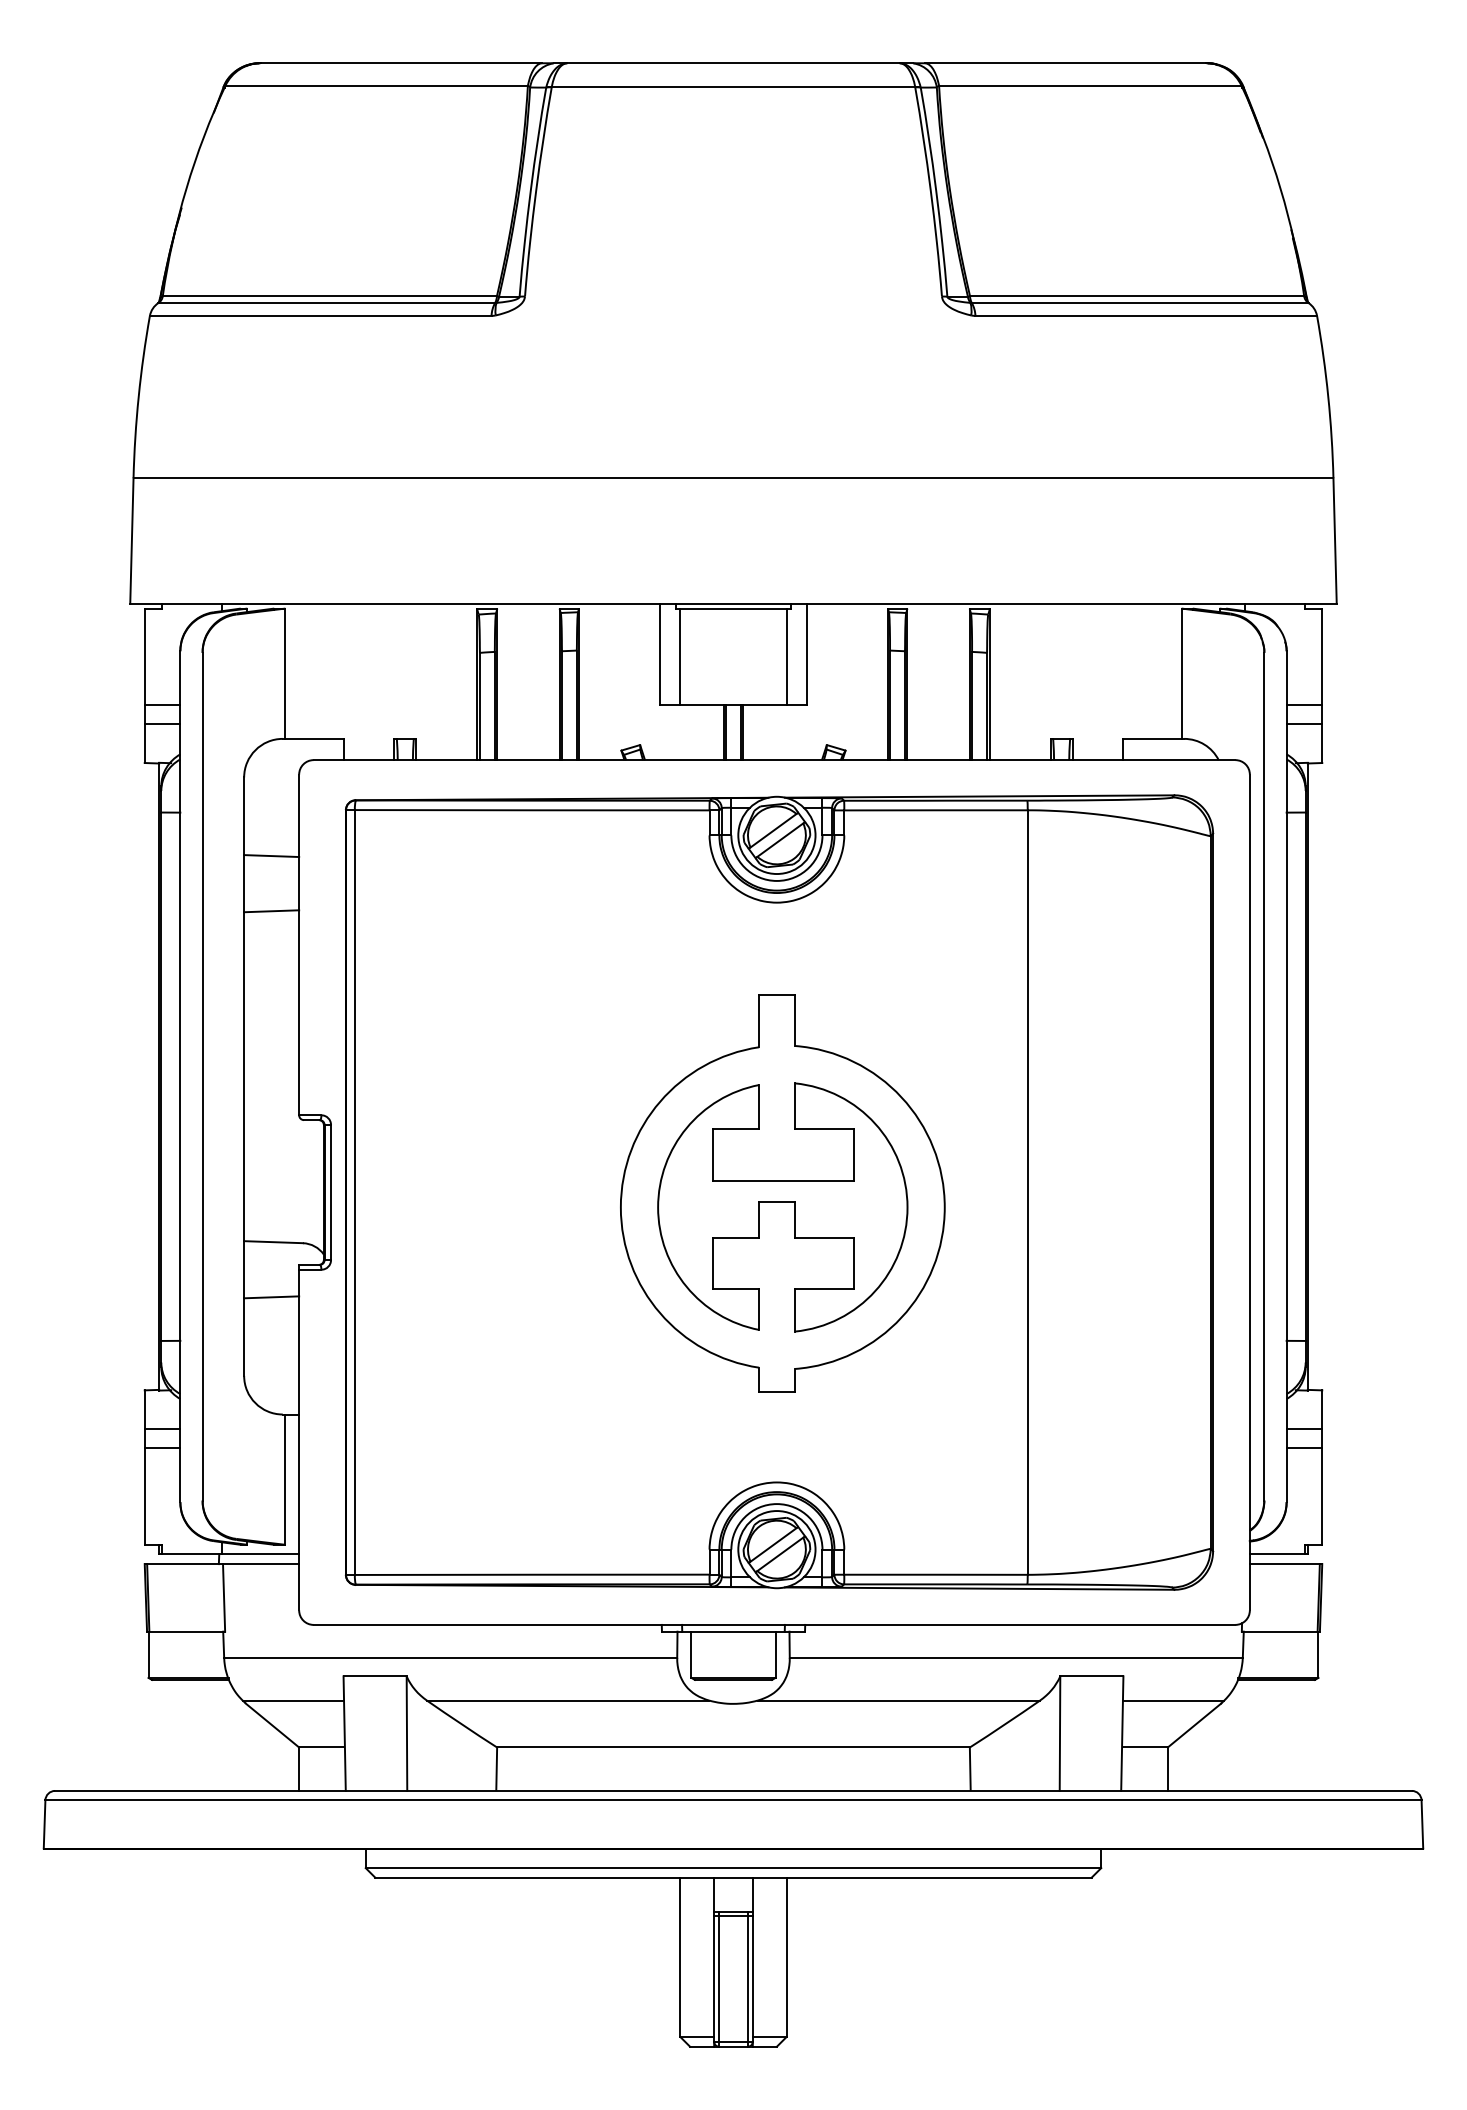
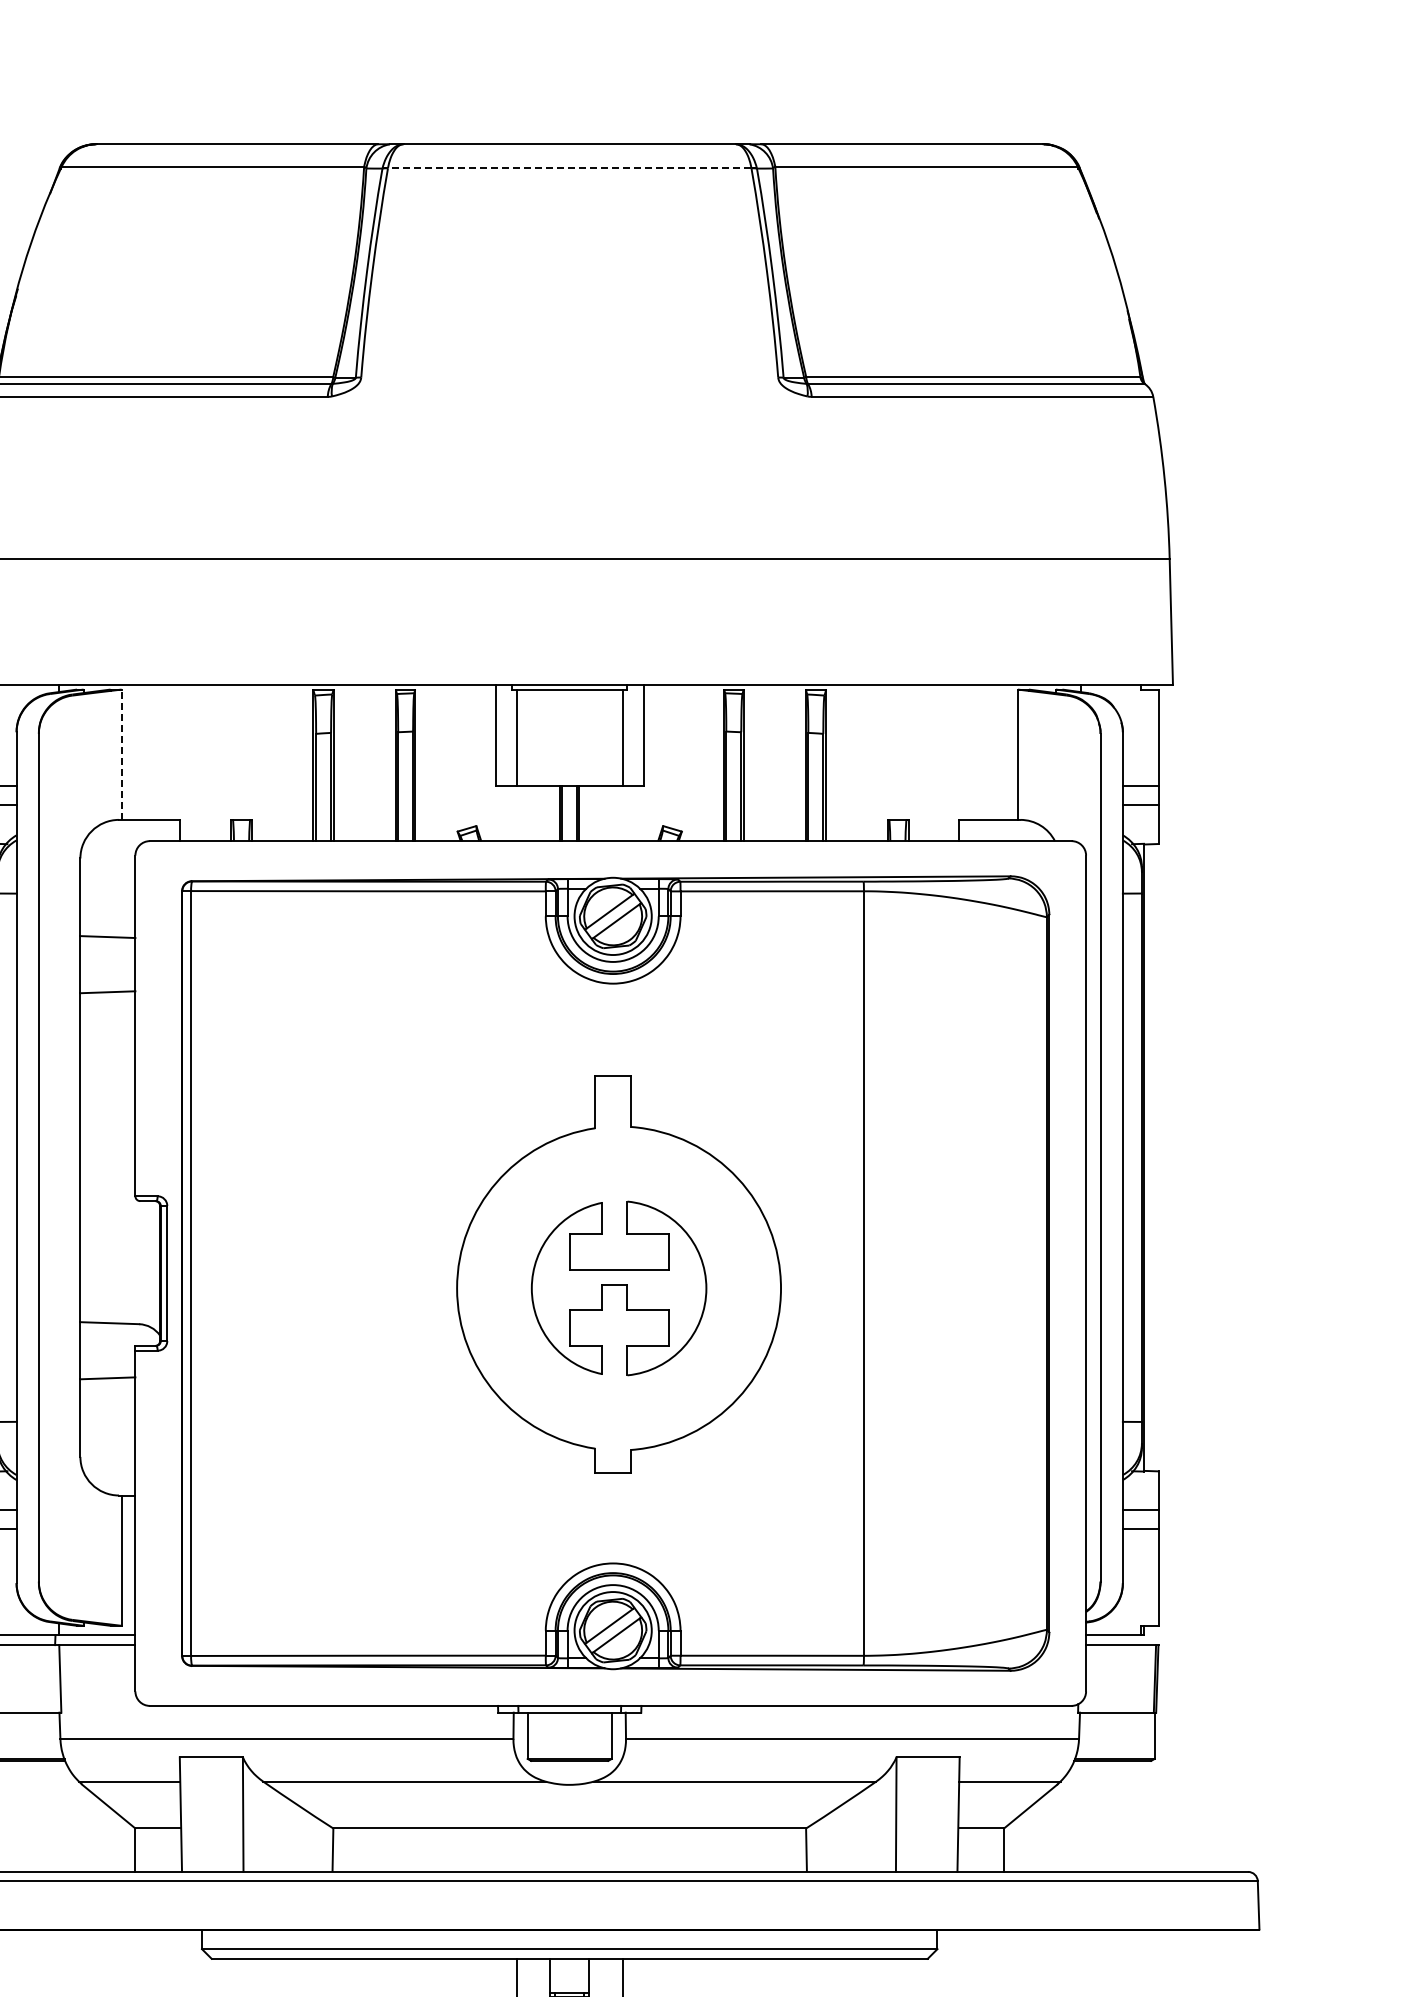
line: (733, 87) -> (569, 168), solid -> dashed
line: (285, 673) -> (121, 754), solid -> dashed
part: (782, 1207) -> (618, 1288), size x0.7

